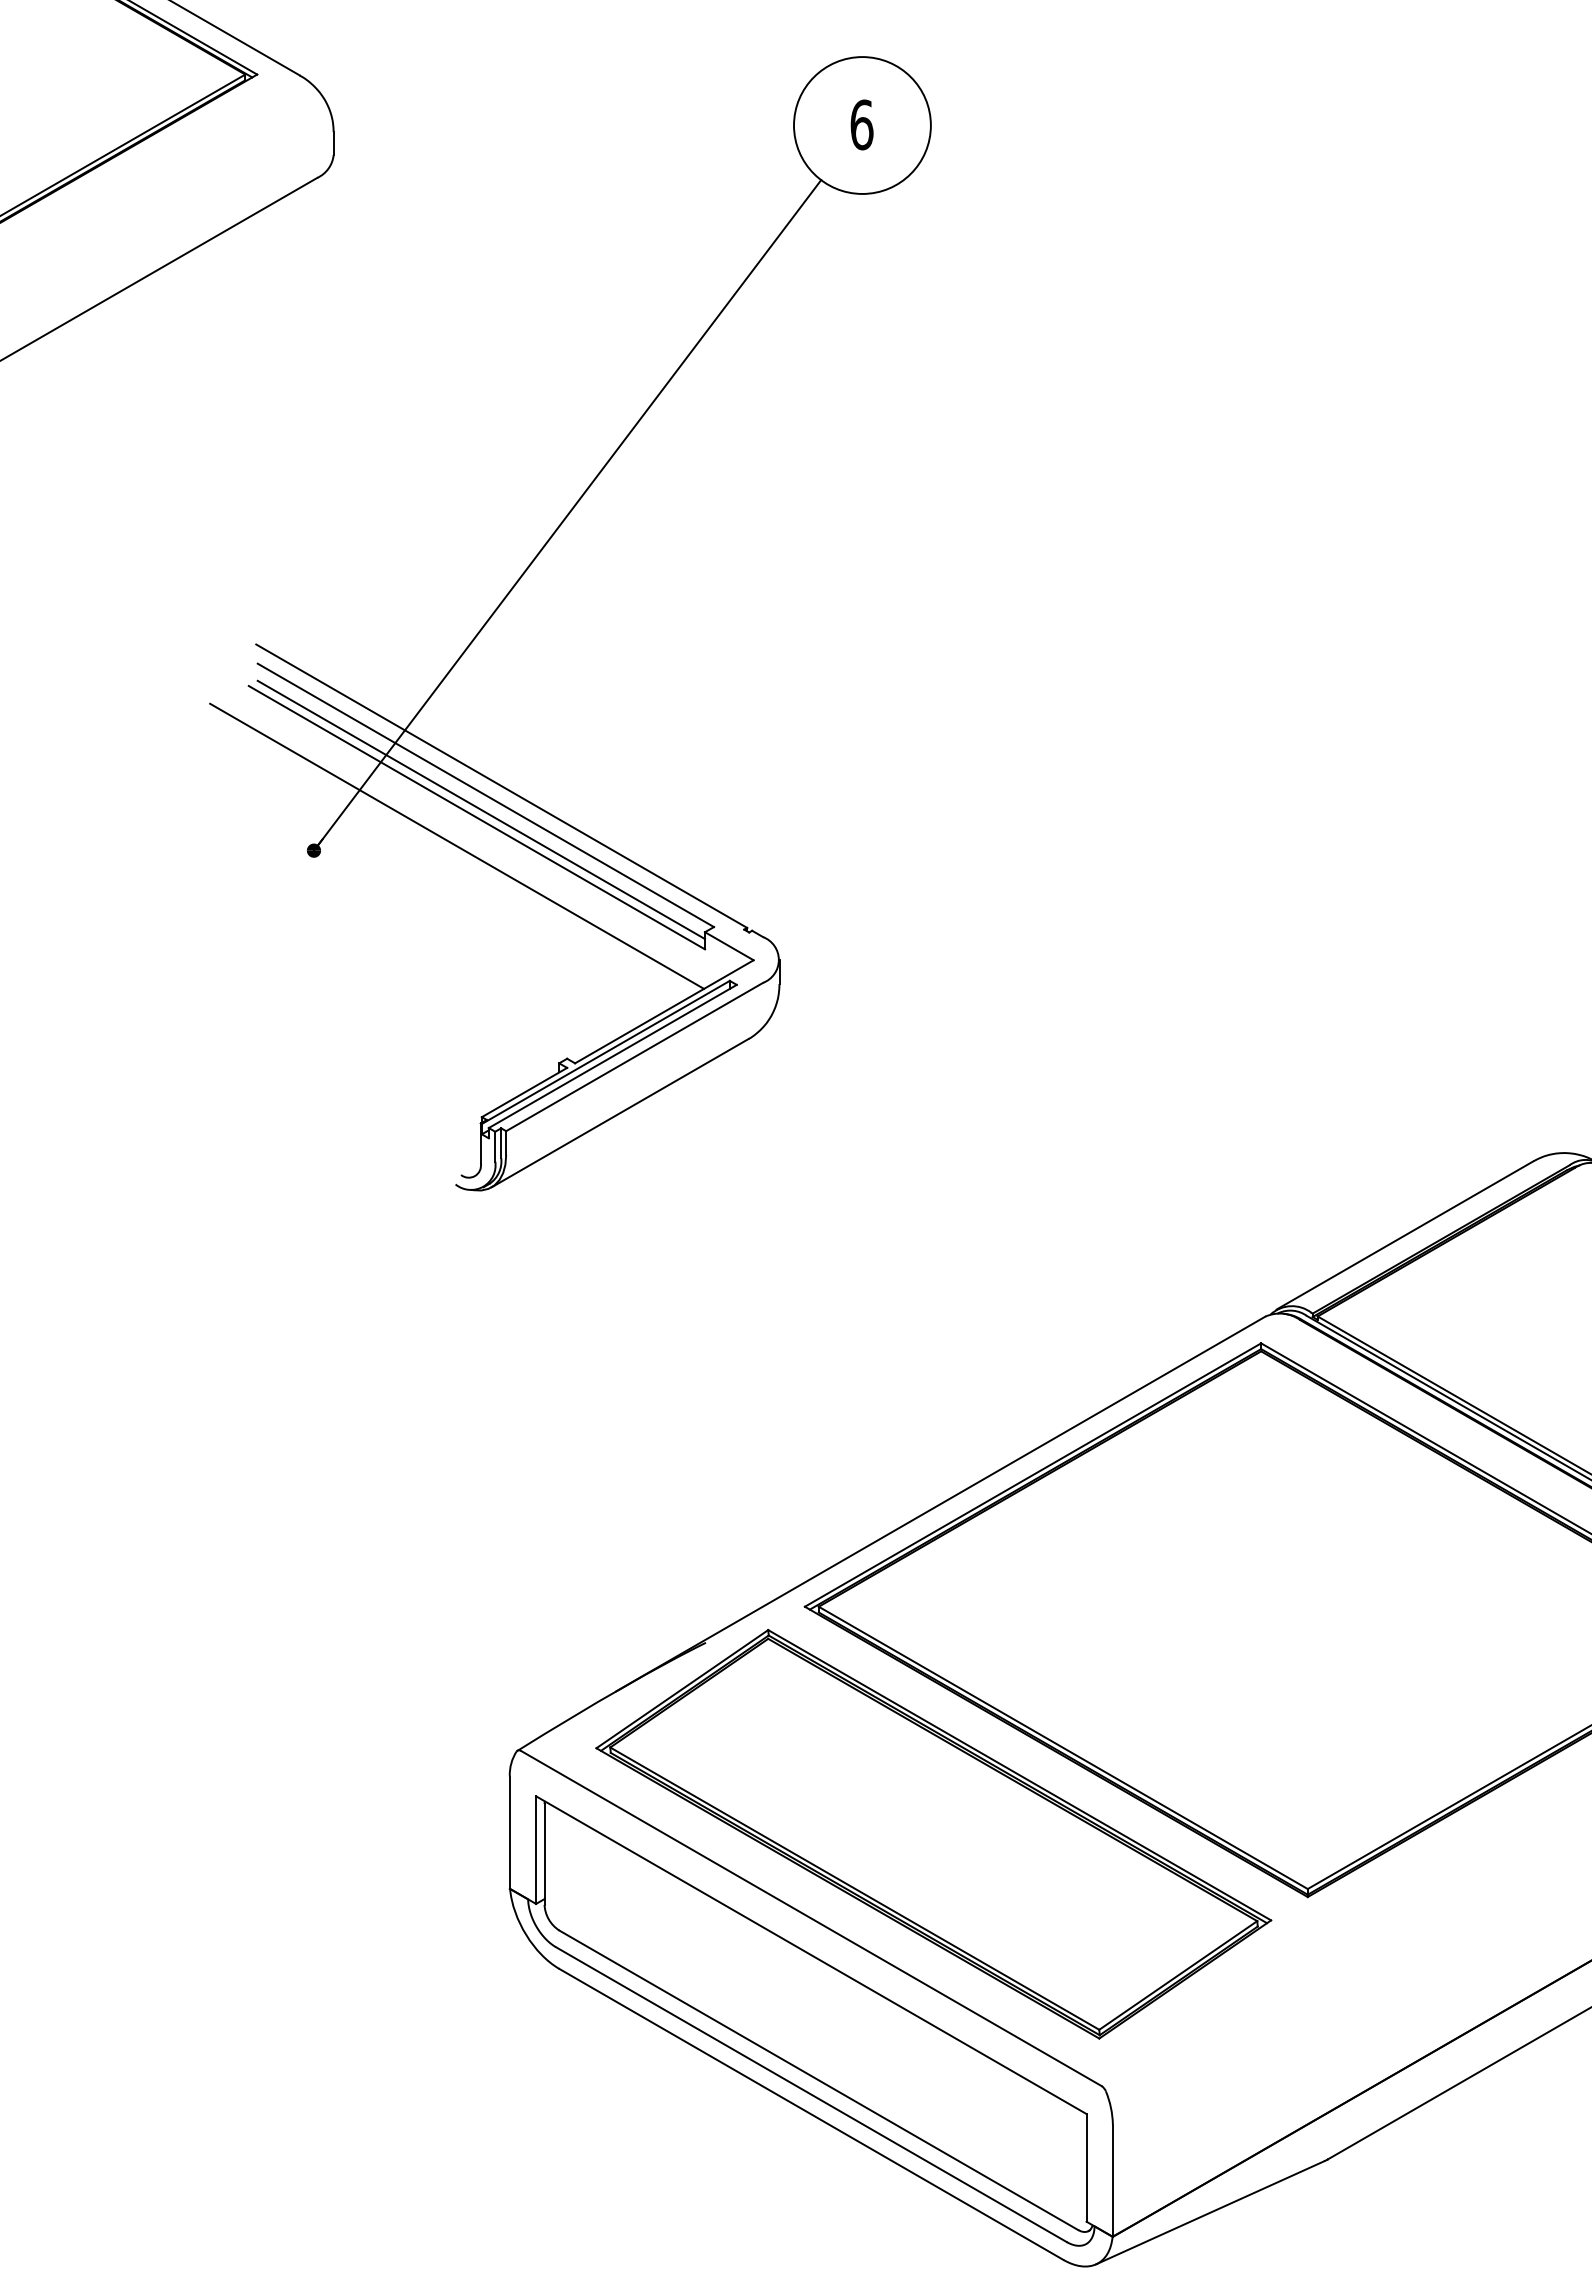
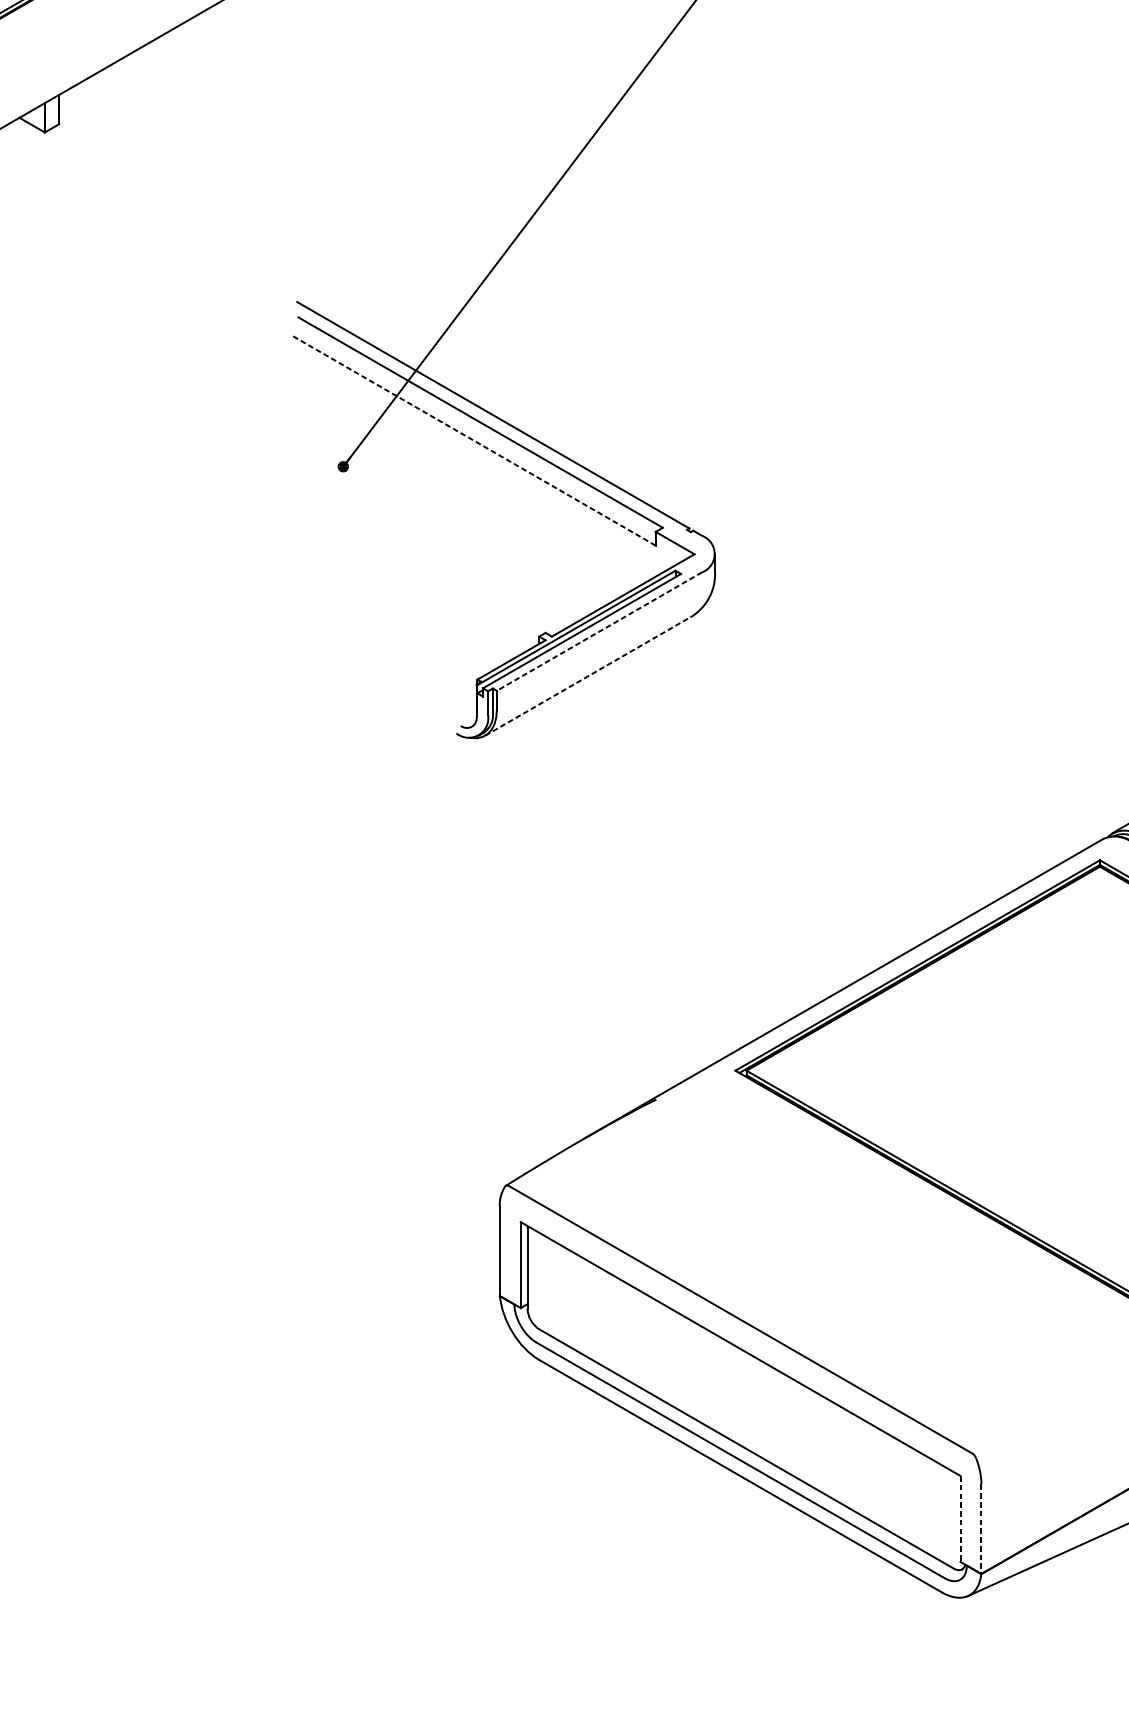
line: (481, 809) -> (477, 433), removed
line: (476, 817) -> (473, 440), solid -> dashed
line: (457, 845) -> (457, 462), removed
line: (634, 1057) -> (599, 631), solid -> dashed
line: (620, 1112) -> (588, 675), solid -> dashed
part: (933, 1834) -> (838, 1252), removed
line: (1086, 2167) -> (960, 1518), solid -> dashed
line: (1112, 2181) -> (981, 1529), solid -> dashed

